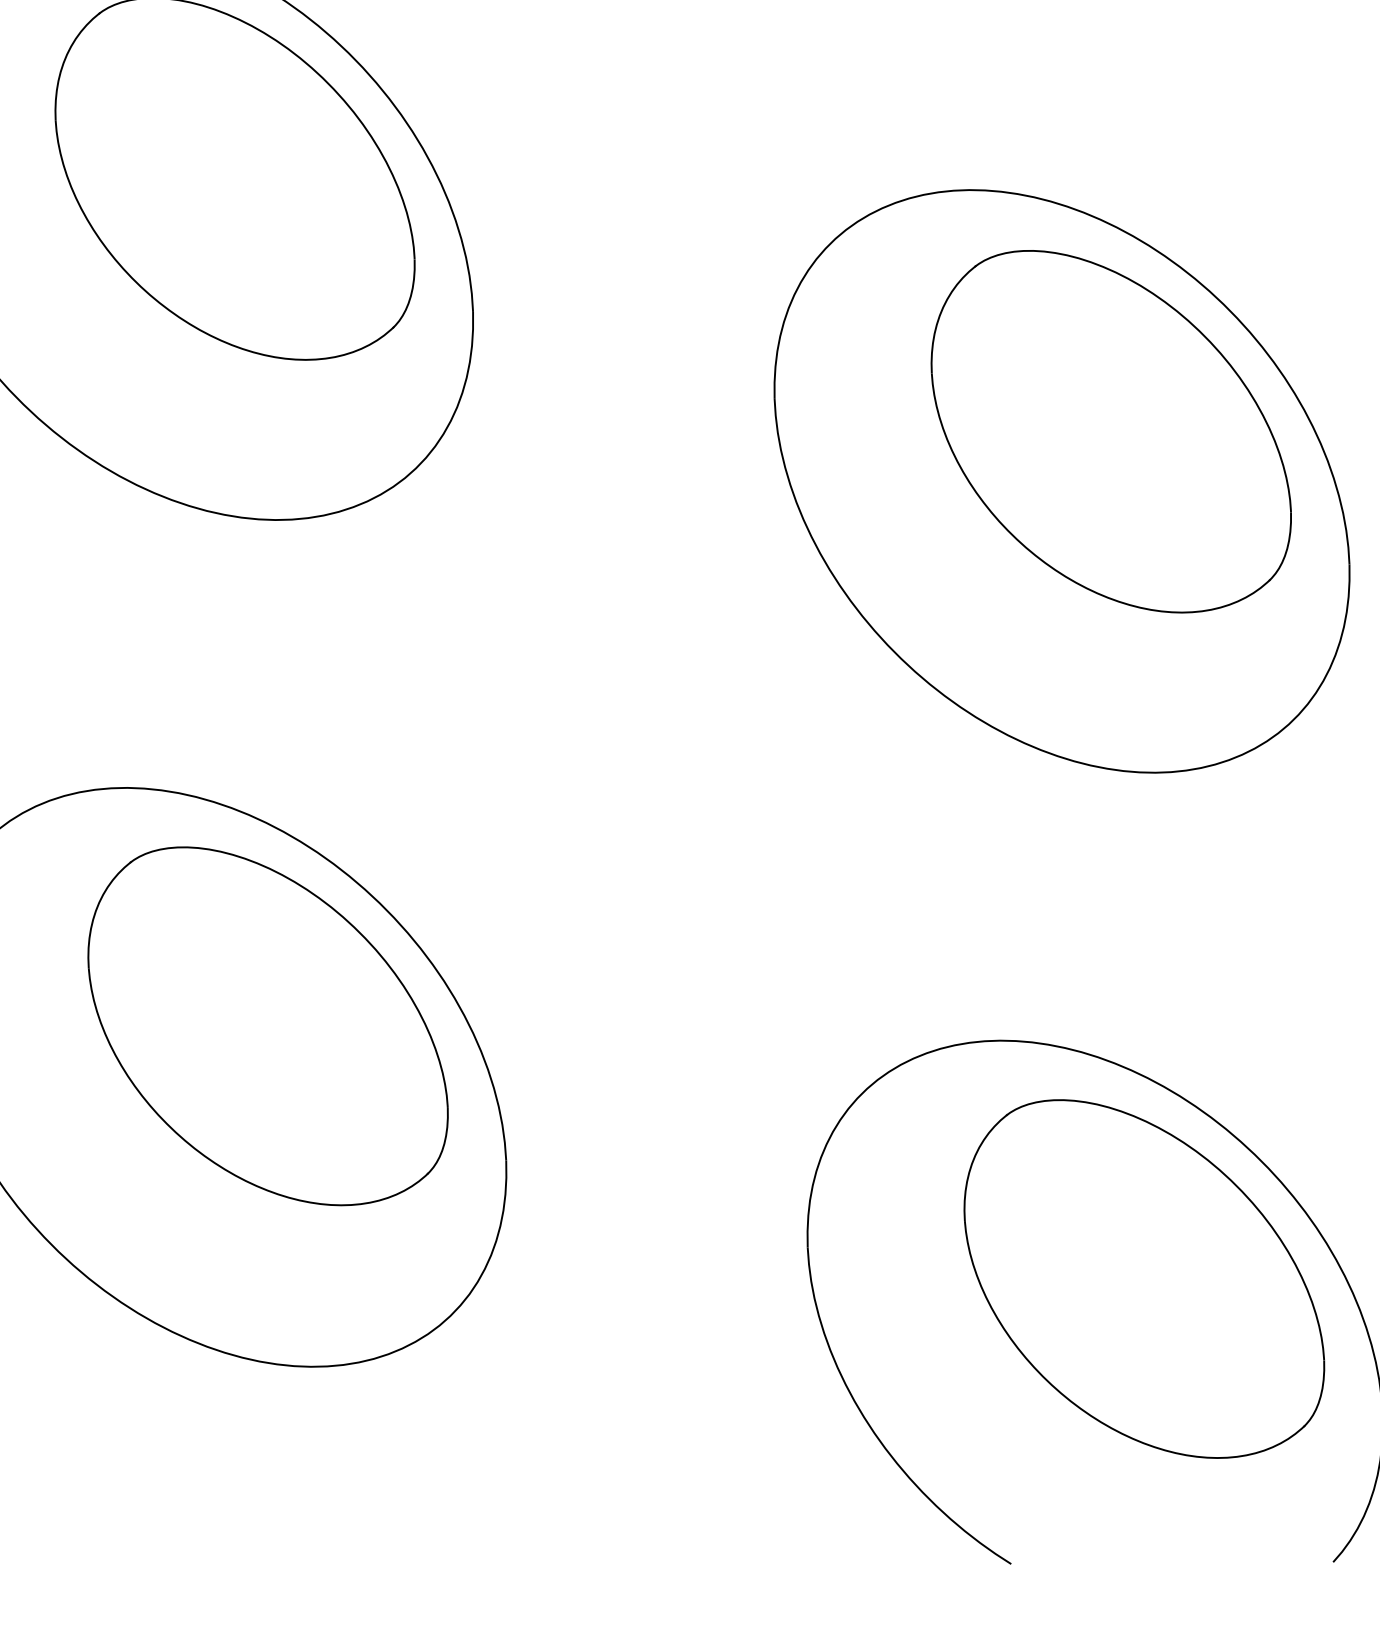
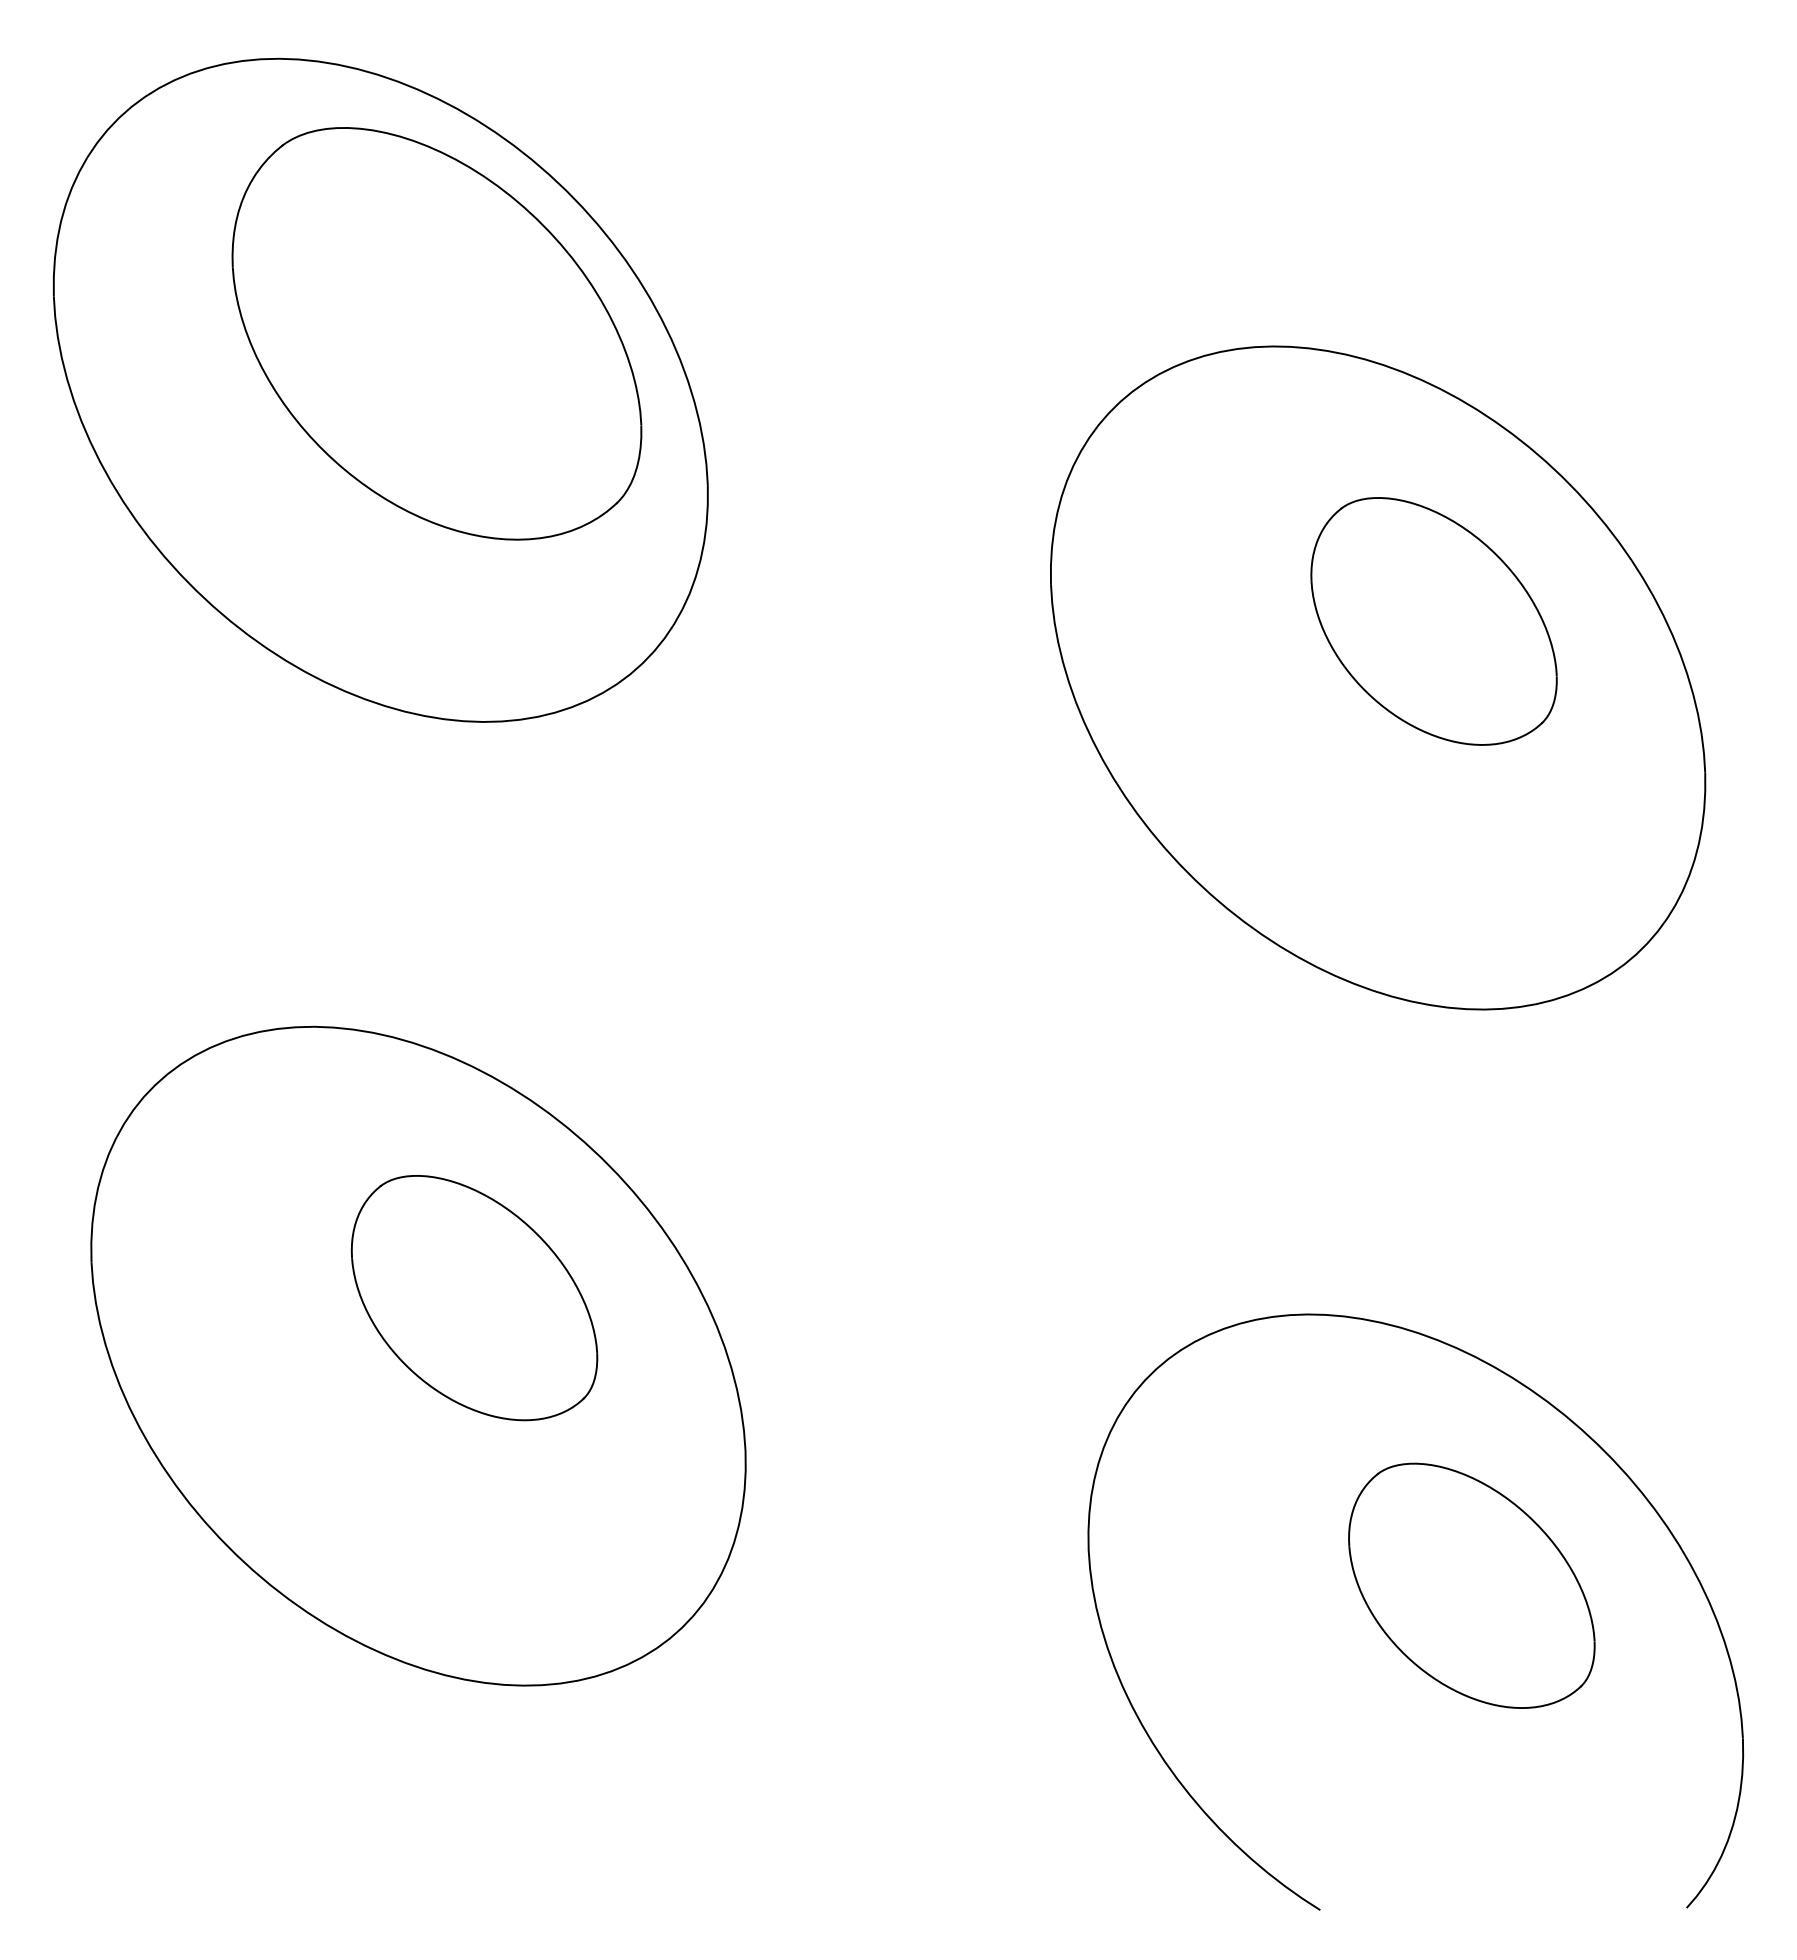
part: (1110, 431) -> (1433, 621), size x0.6
part: (268, 1025) -> (474, 1297), size x0.6
part: (1144, 1278) -> (1471, 1585), size x0.6

